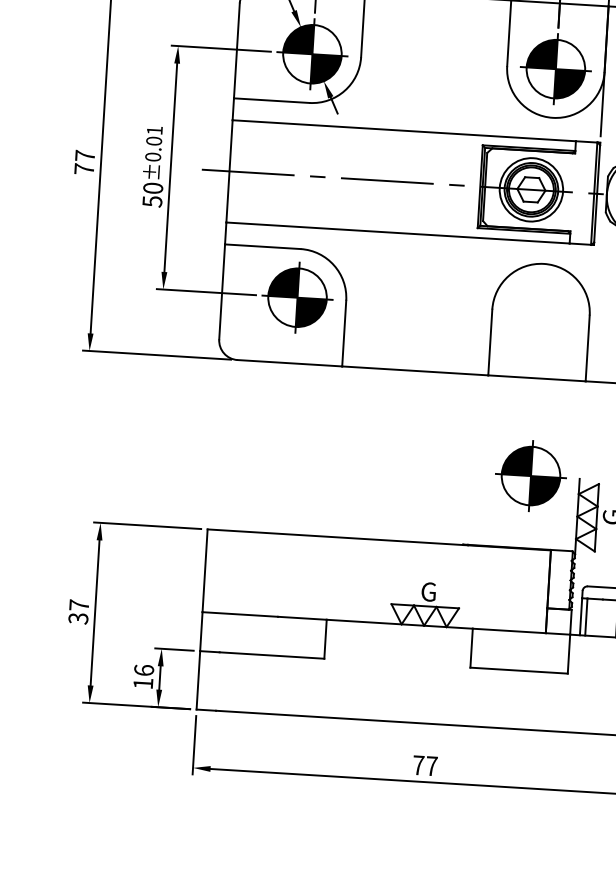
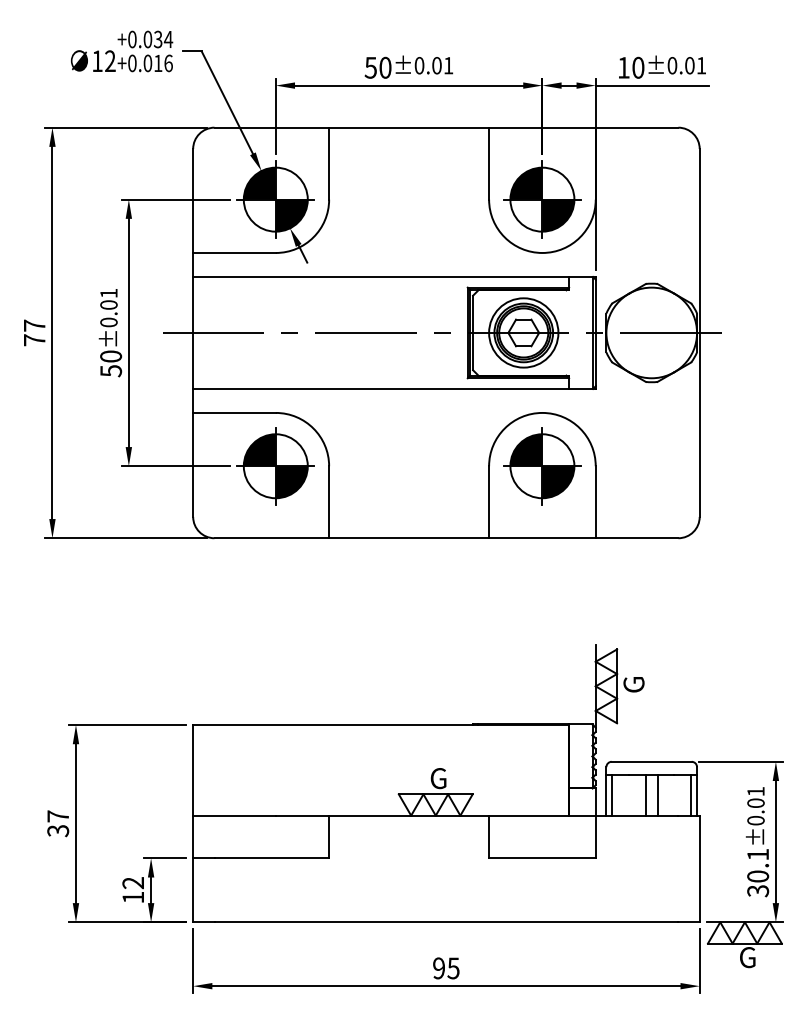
part: (531, 476) -> (542, 466), moved
text: (144, 670) -> (133, 883), 16 -> 12
text: (425, 765) -> (446, 968), 77 -> 95

